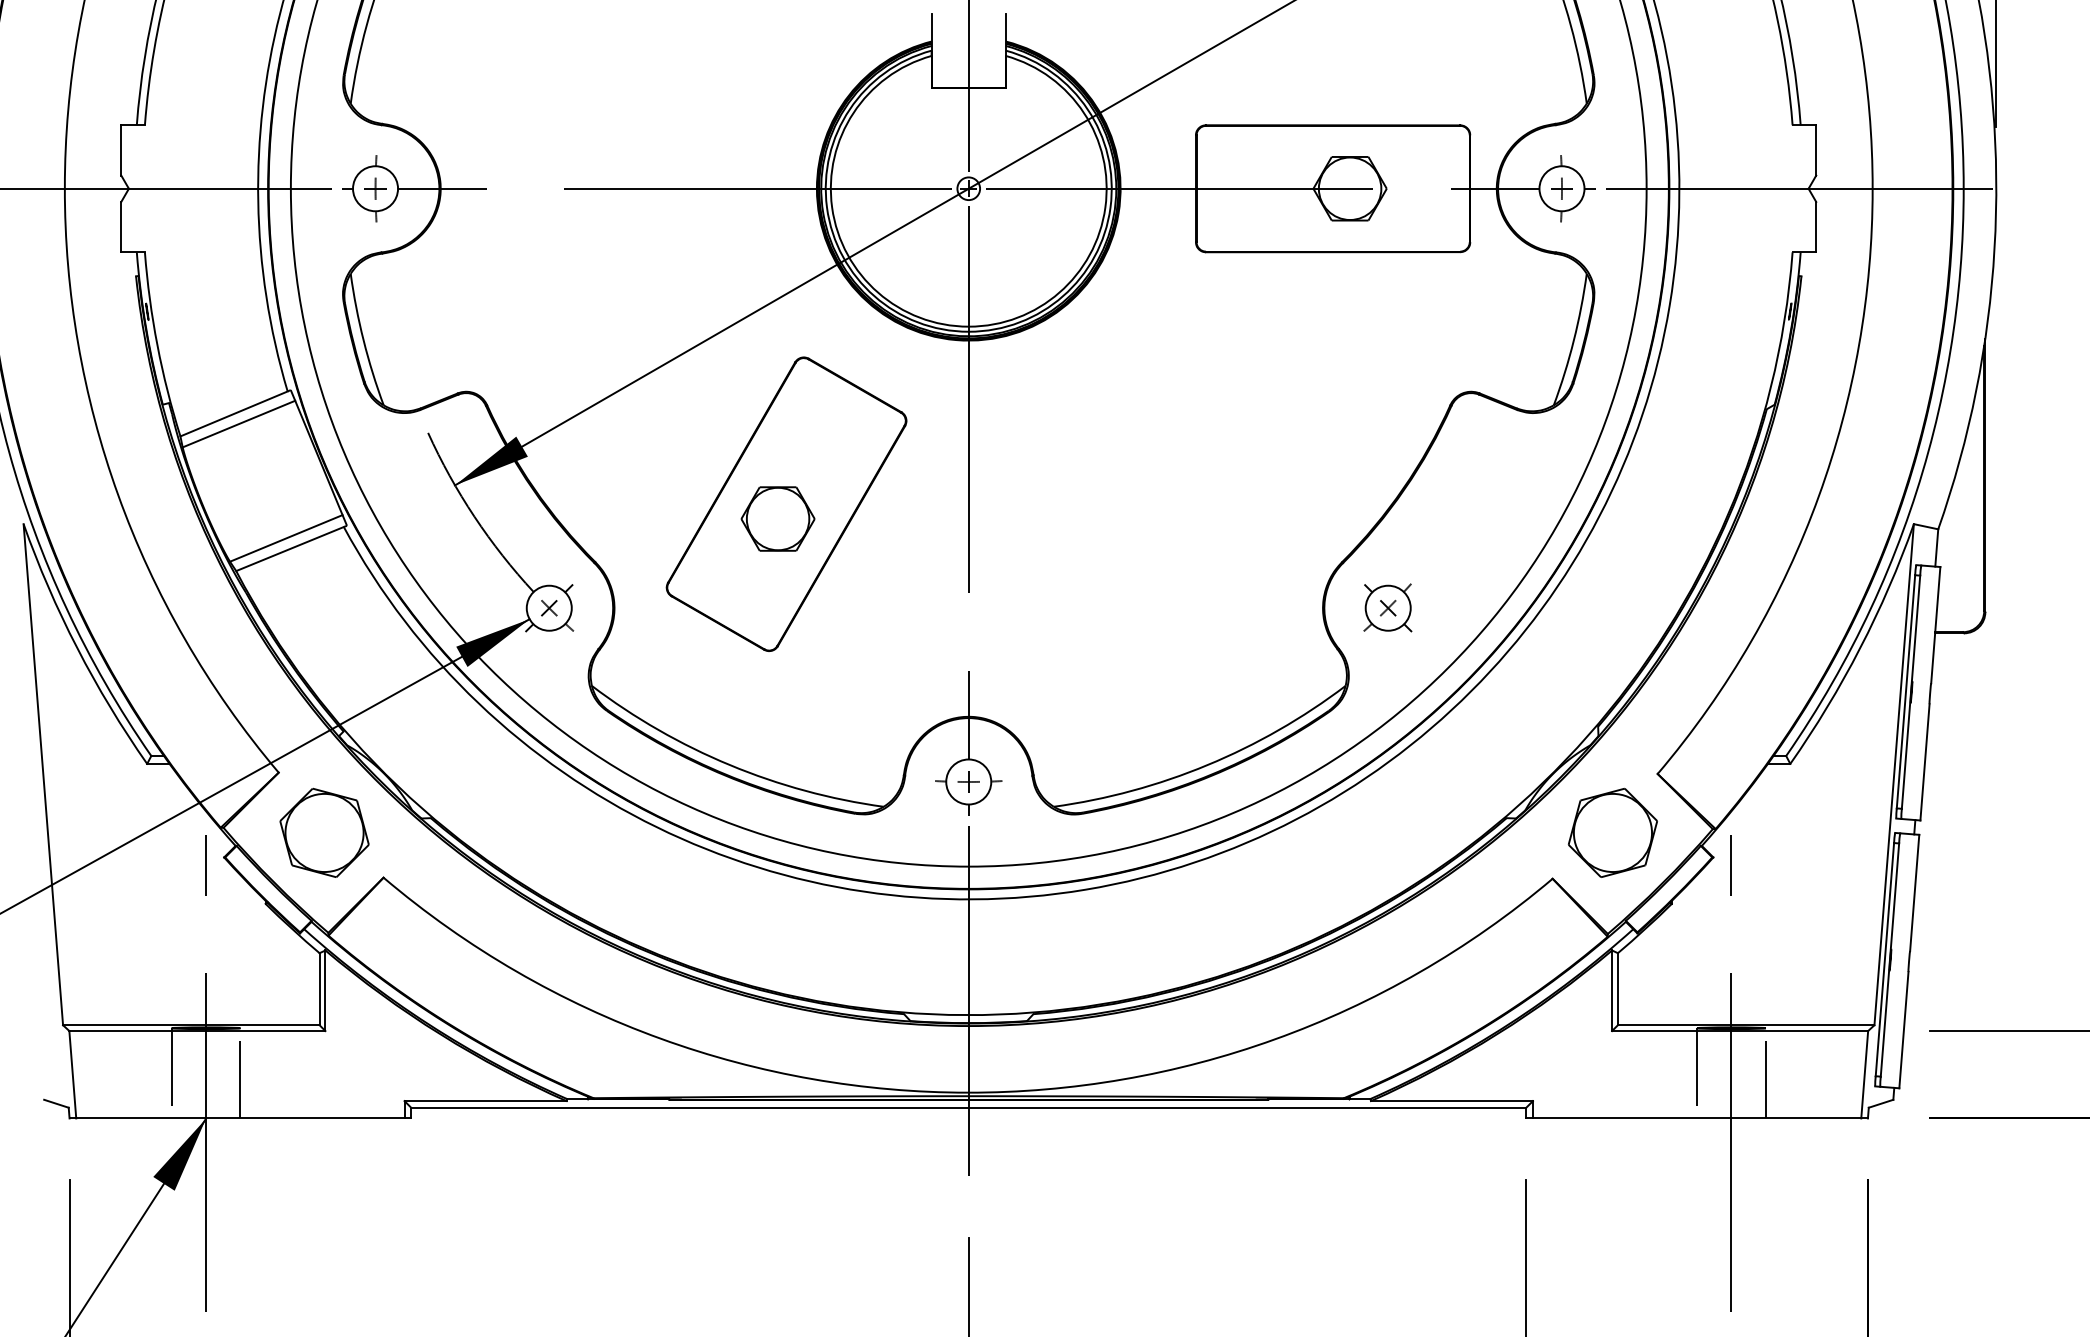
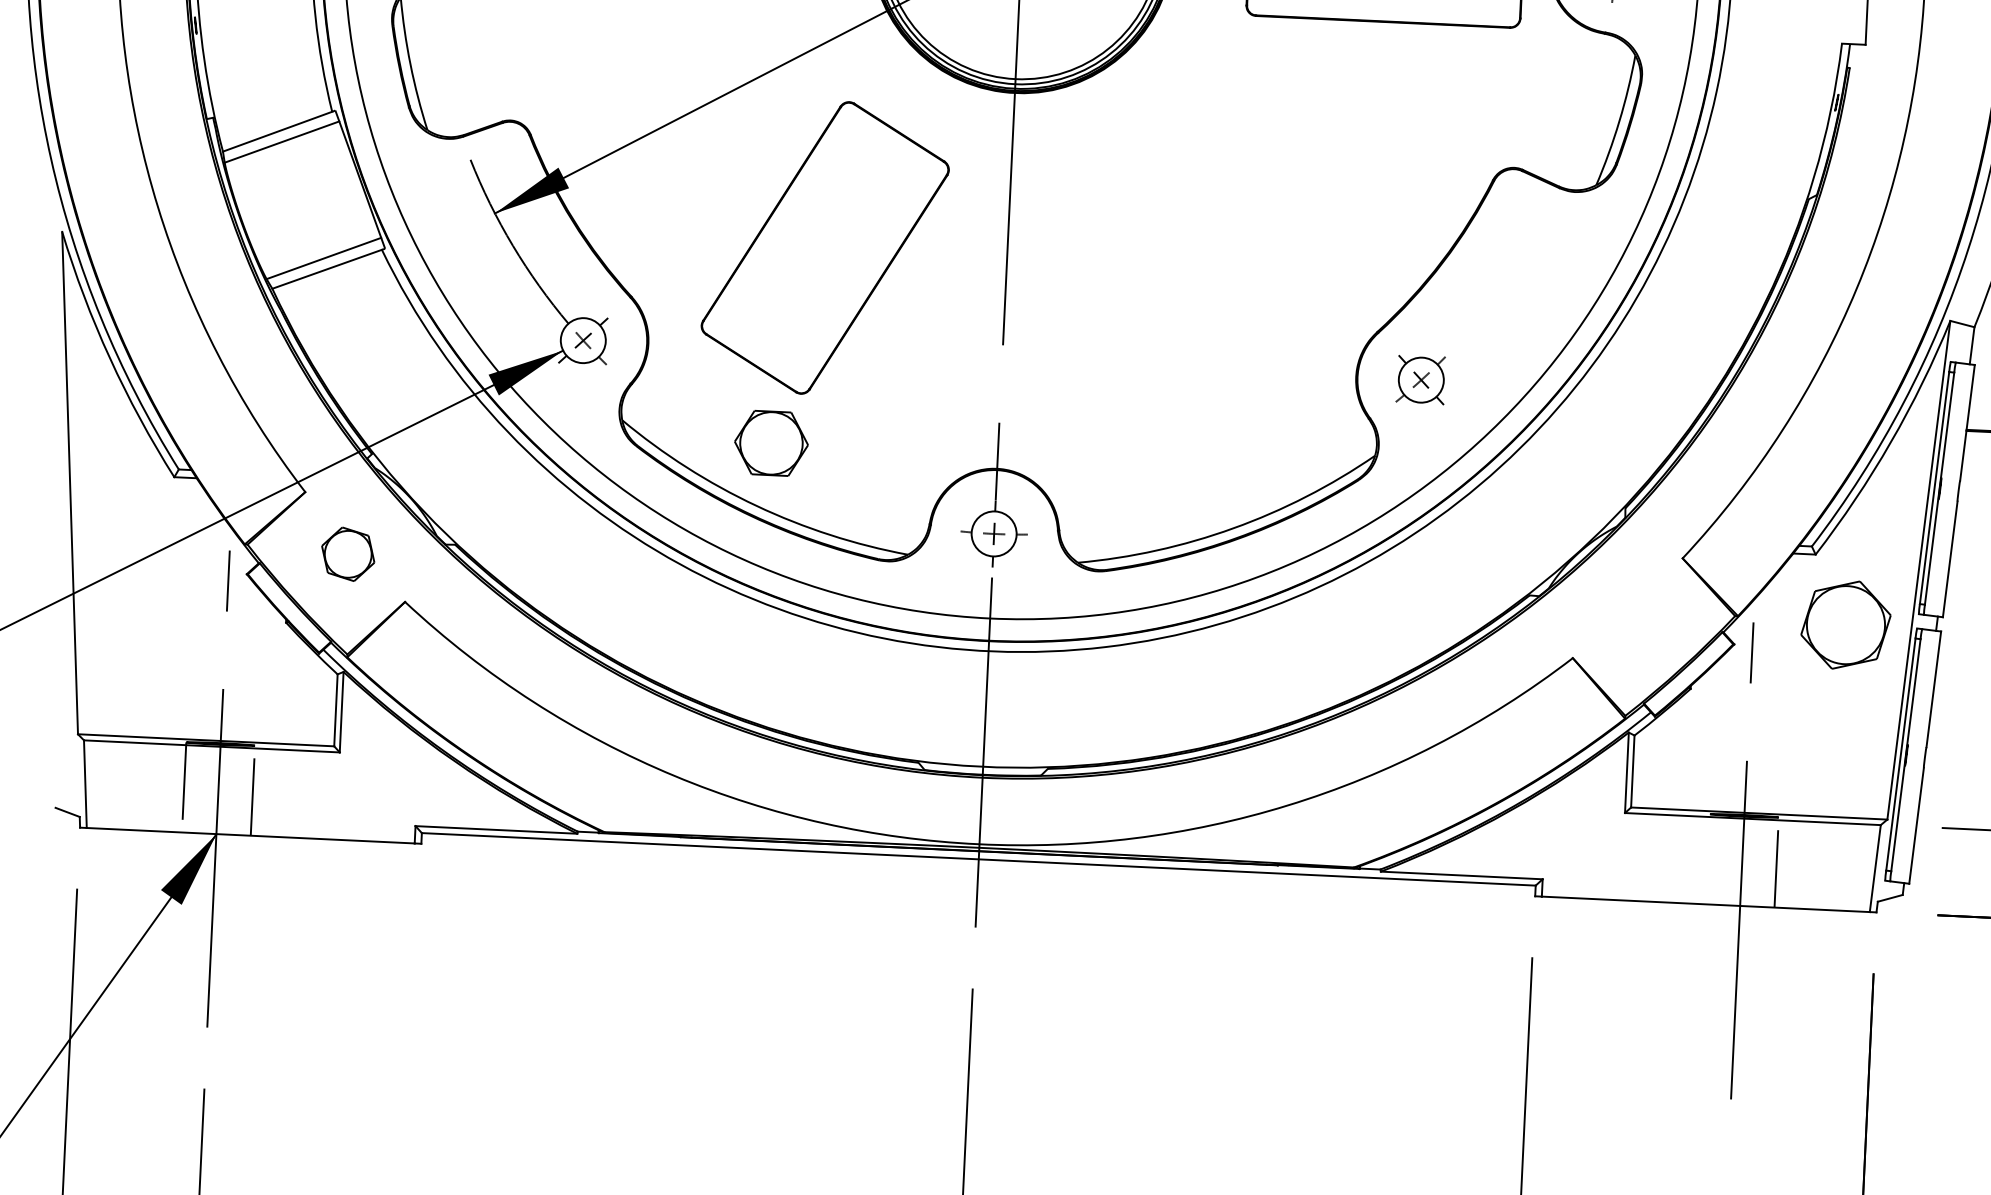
part: (777, 518) -> (770, 442), moved
part: (324, 832) -> (348, 554), size x0.6
part: (1612, 832) -> (1845, 624), moved
line: (1697, 1073) -> (1708, 859), removed

